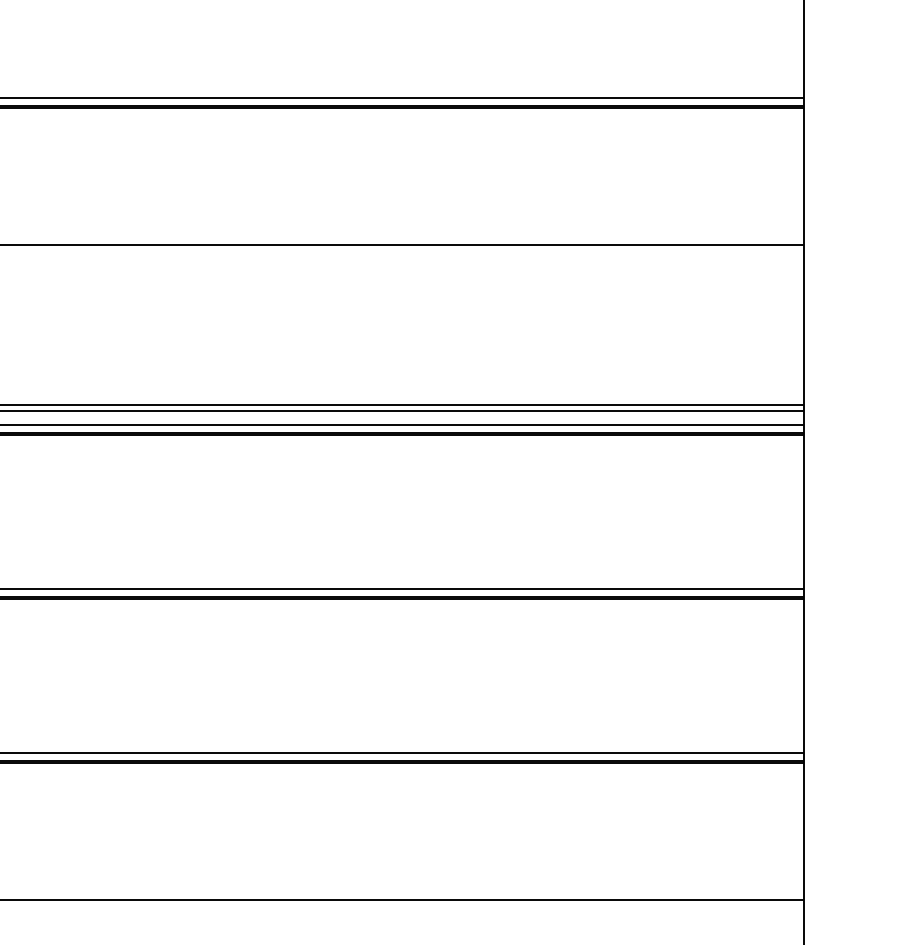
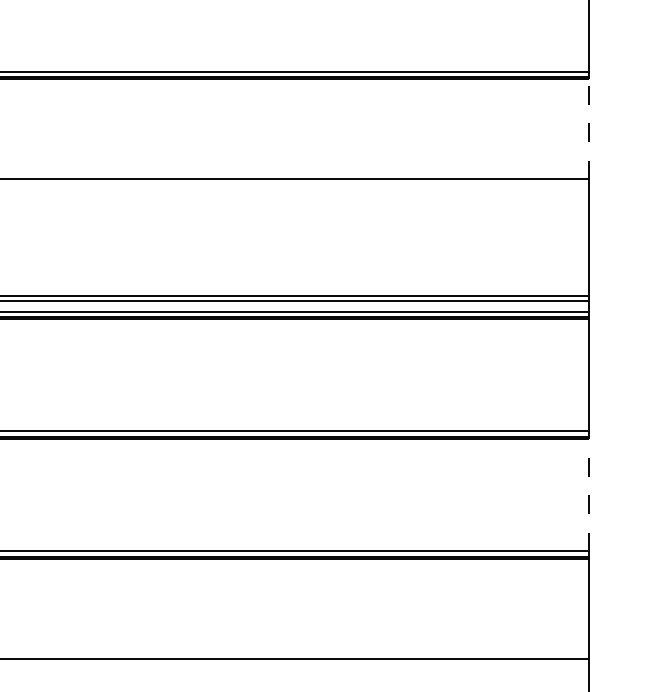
line: (803, 176) -> (588, 129), solid -> dashed
line: (803, 676) -> (588, 495), solid -> dashed

